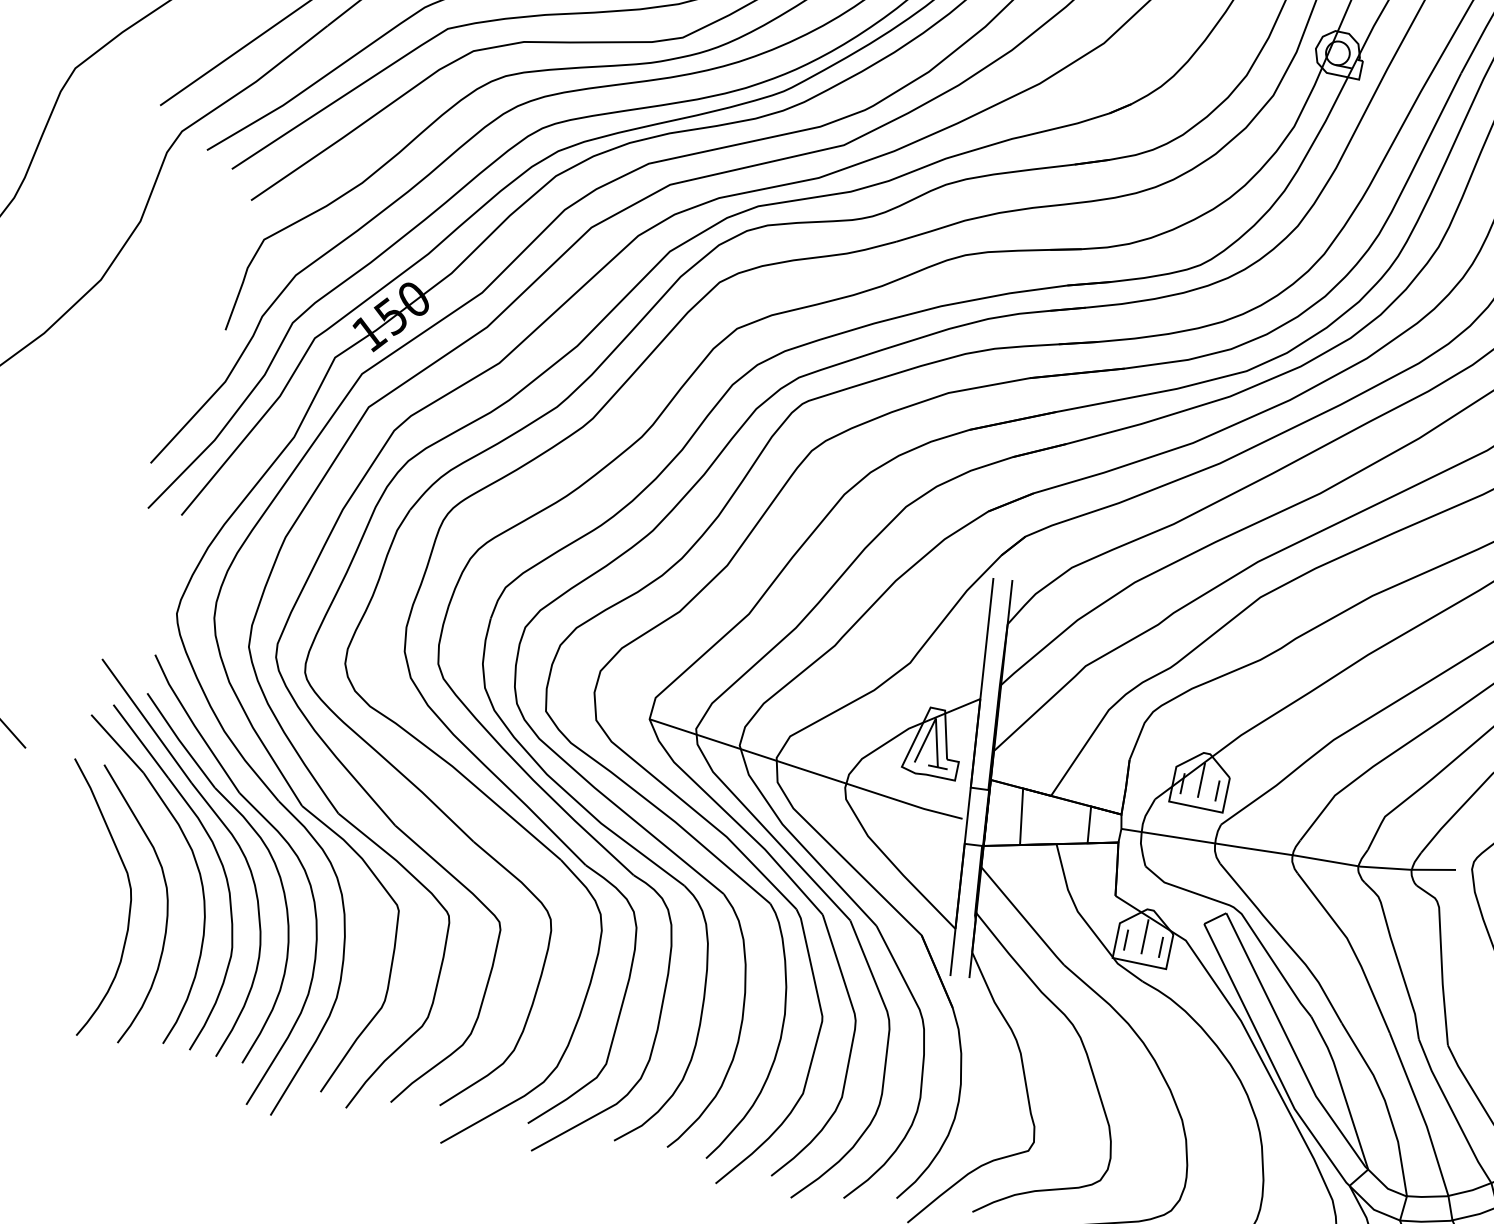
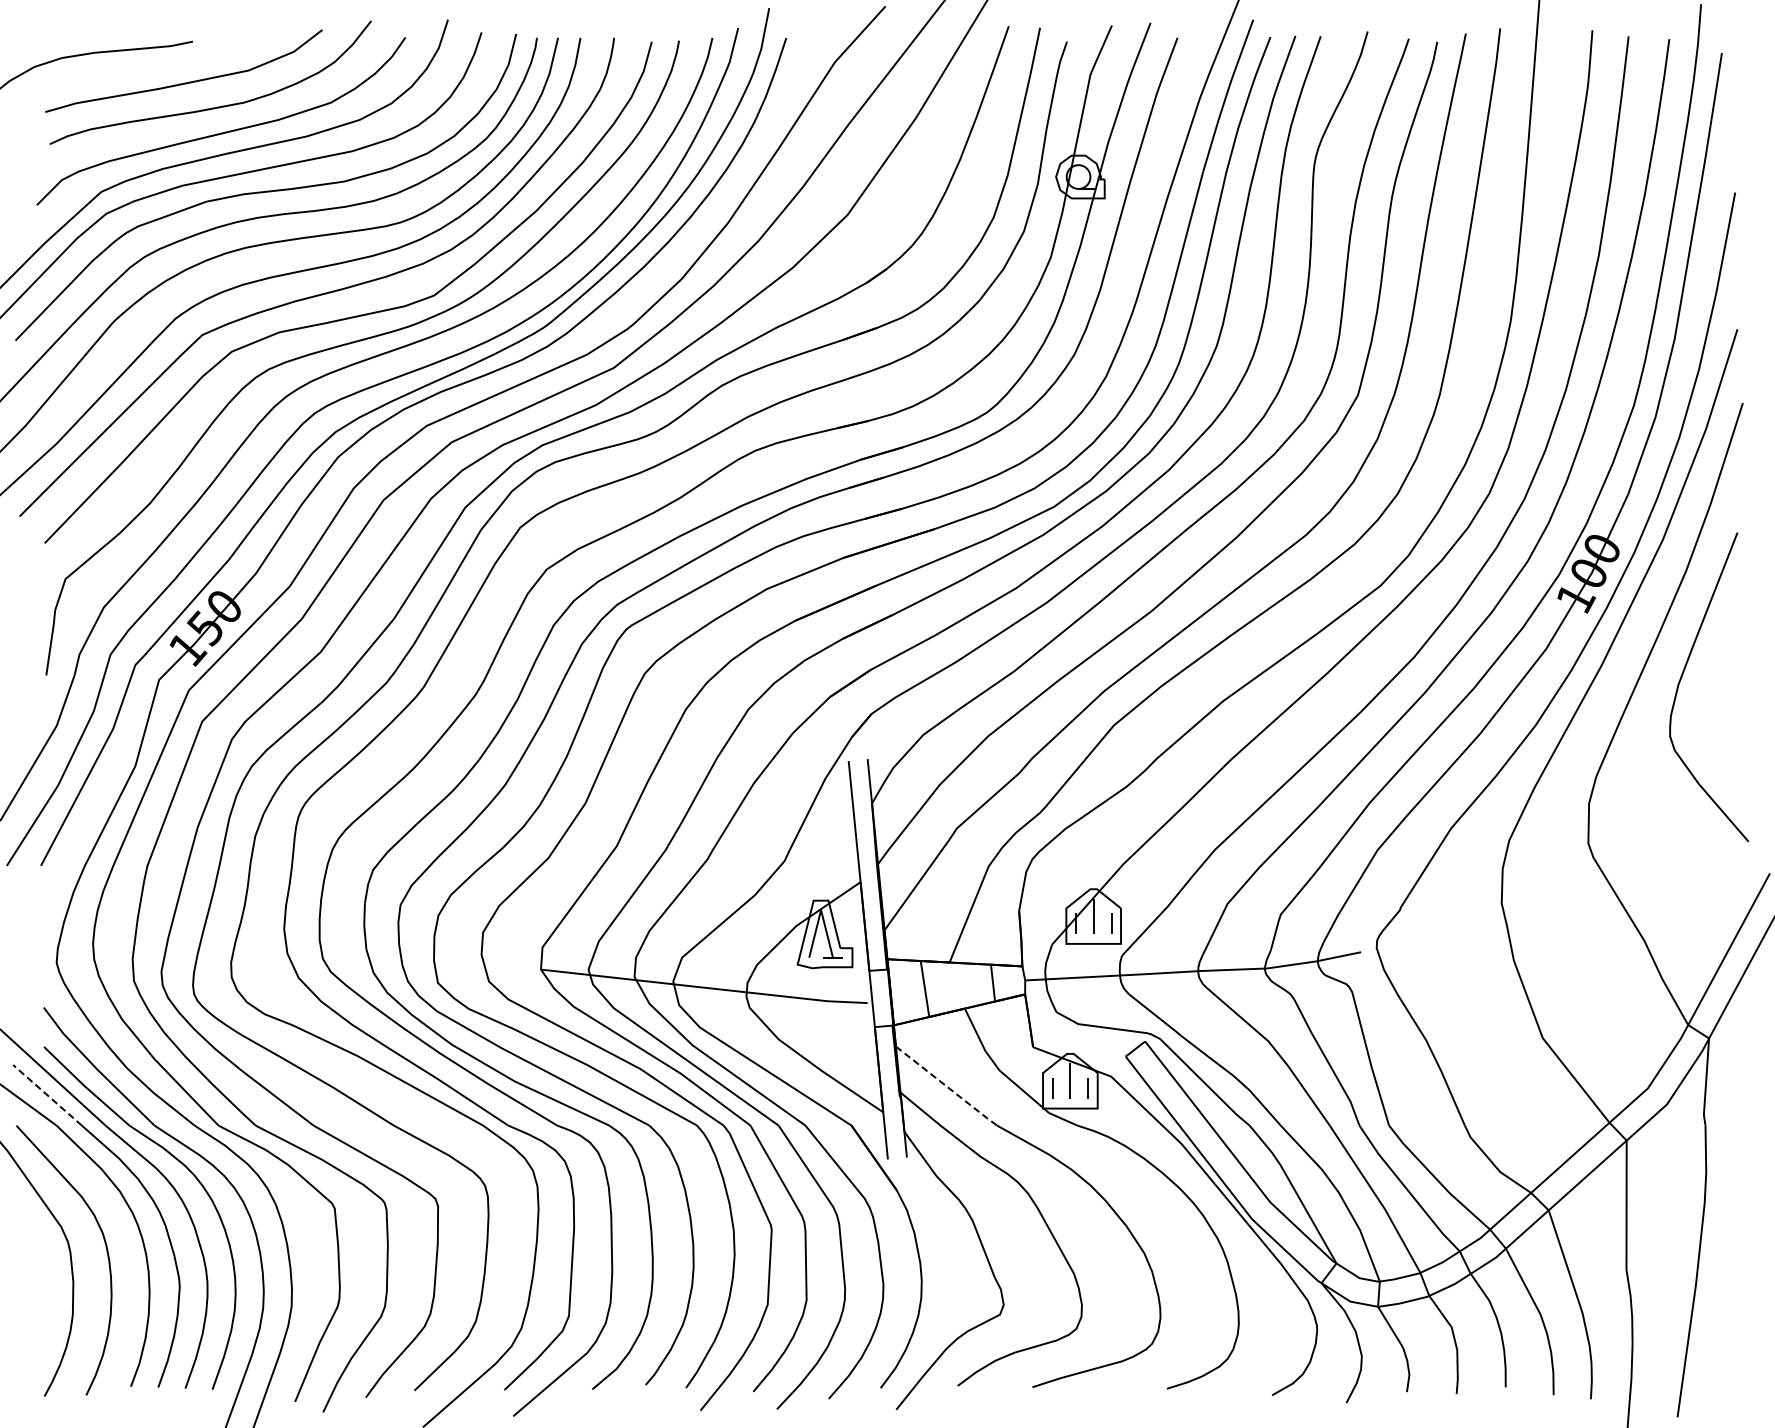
line: (140, 741) -> (47, 1095), solid -> dashed
line: (1022, 916) -> (946, 1086), solid -> dashed

